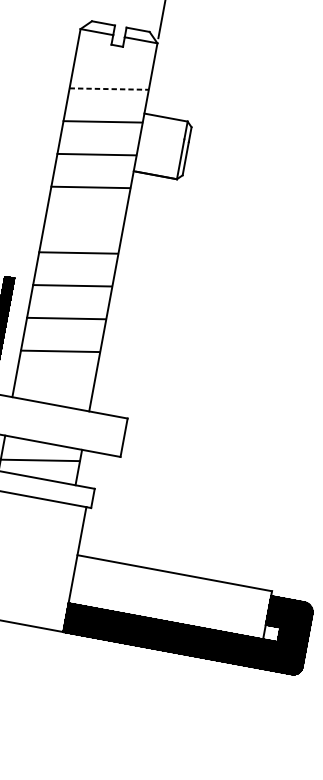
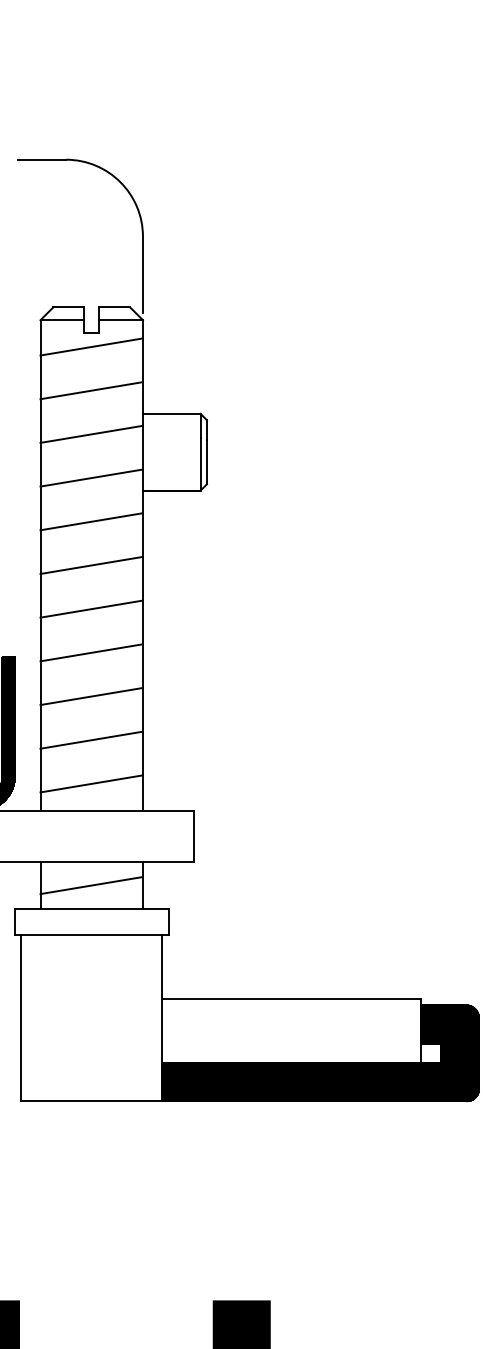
line: (115, 55) -> (91, 346), added
line: (109, 88) -> (91, 390), dashed -> solid
line: (84, 219) -> (91, 564), added
line: (54, 383) -> (91, 783), added

